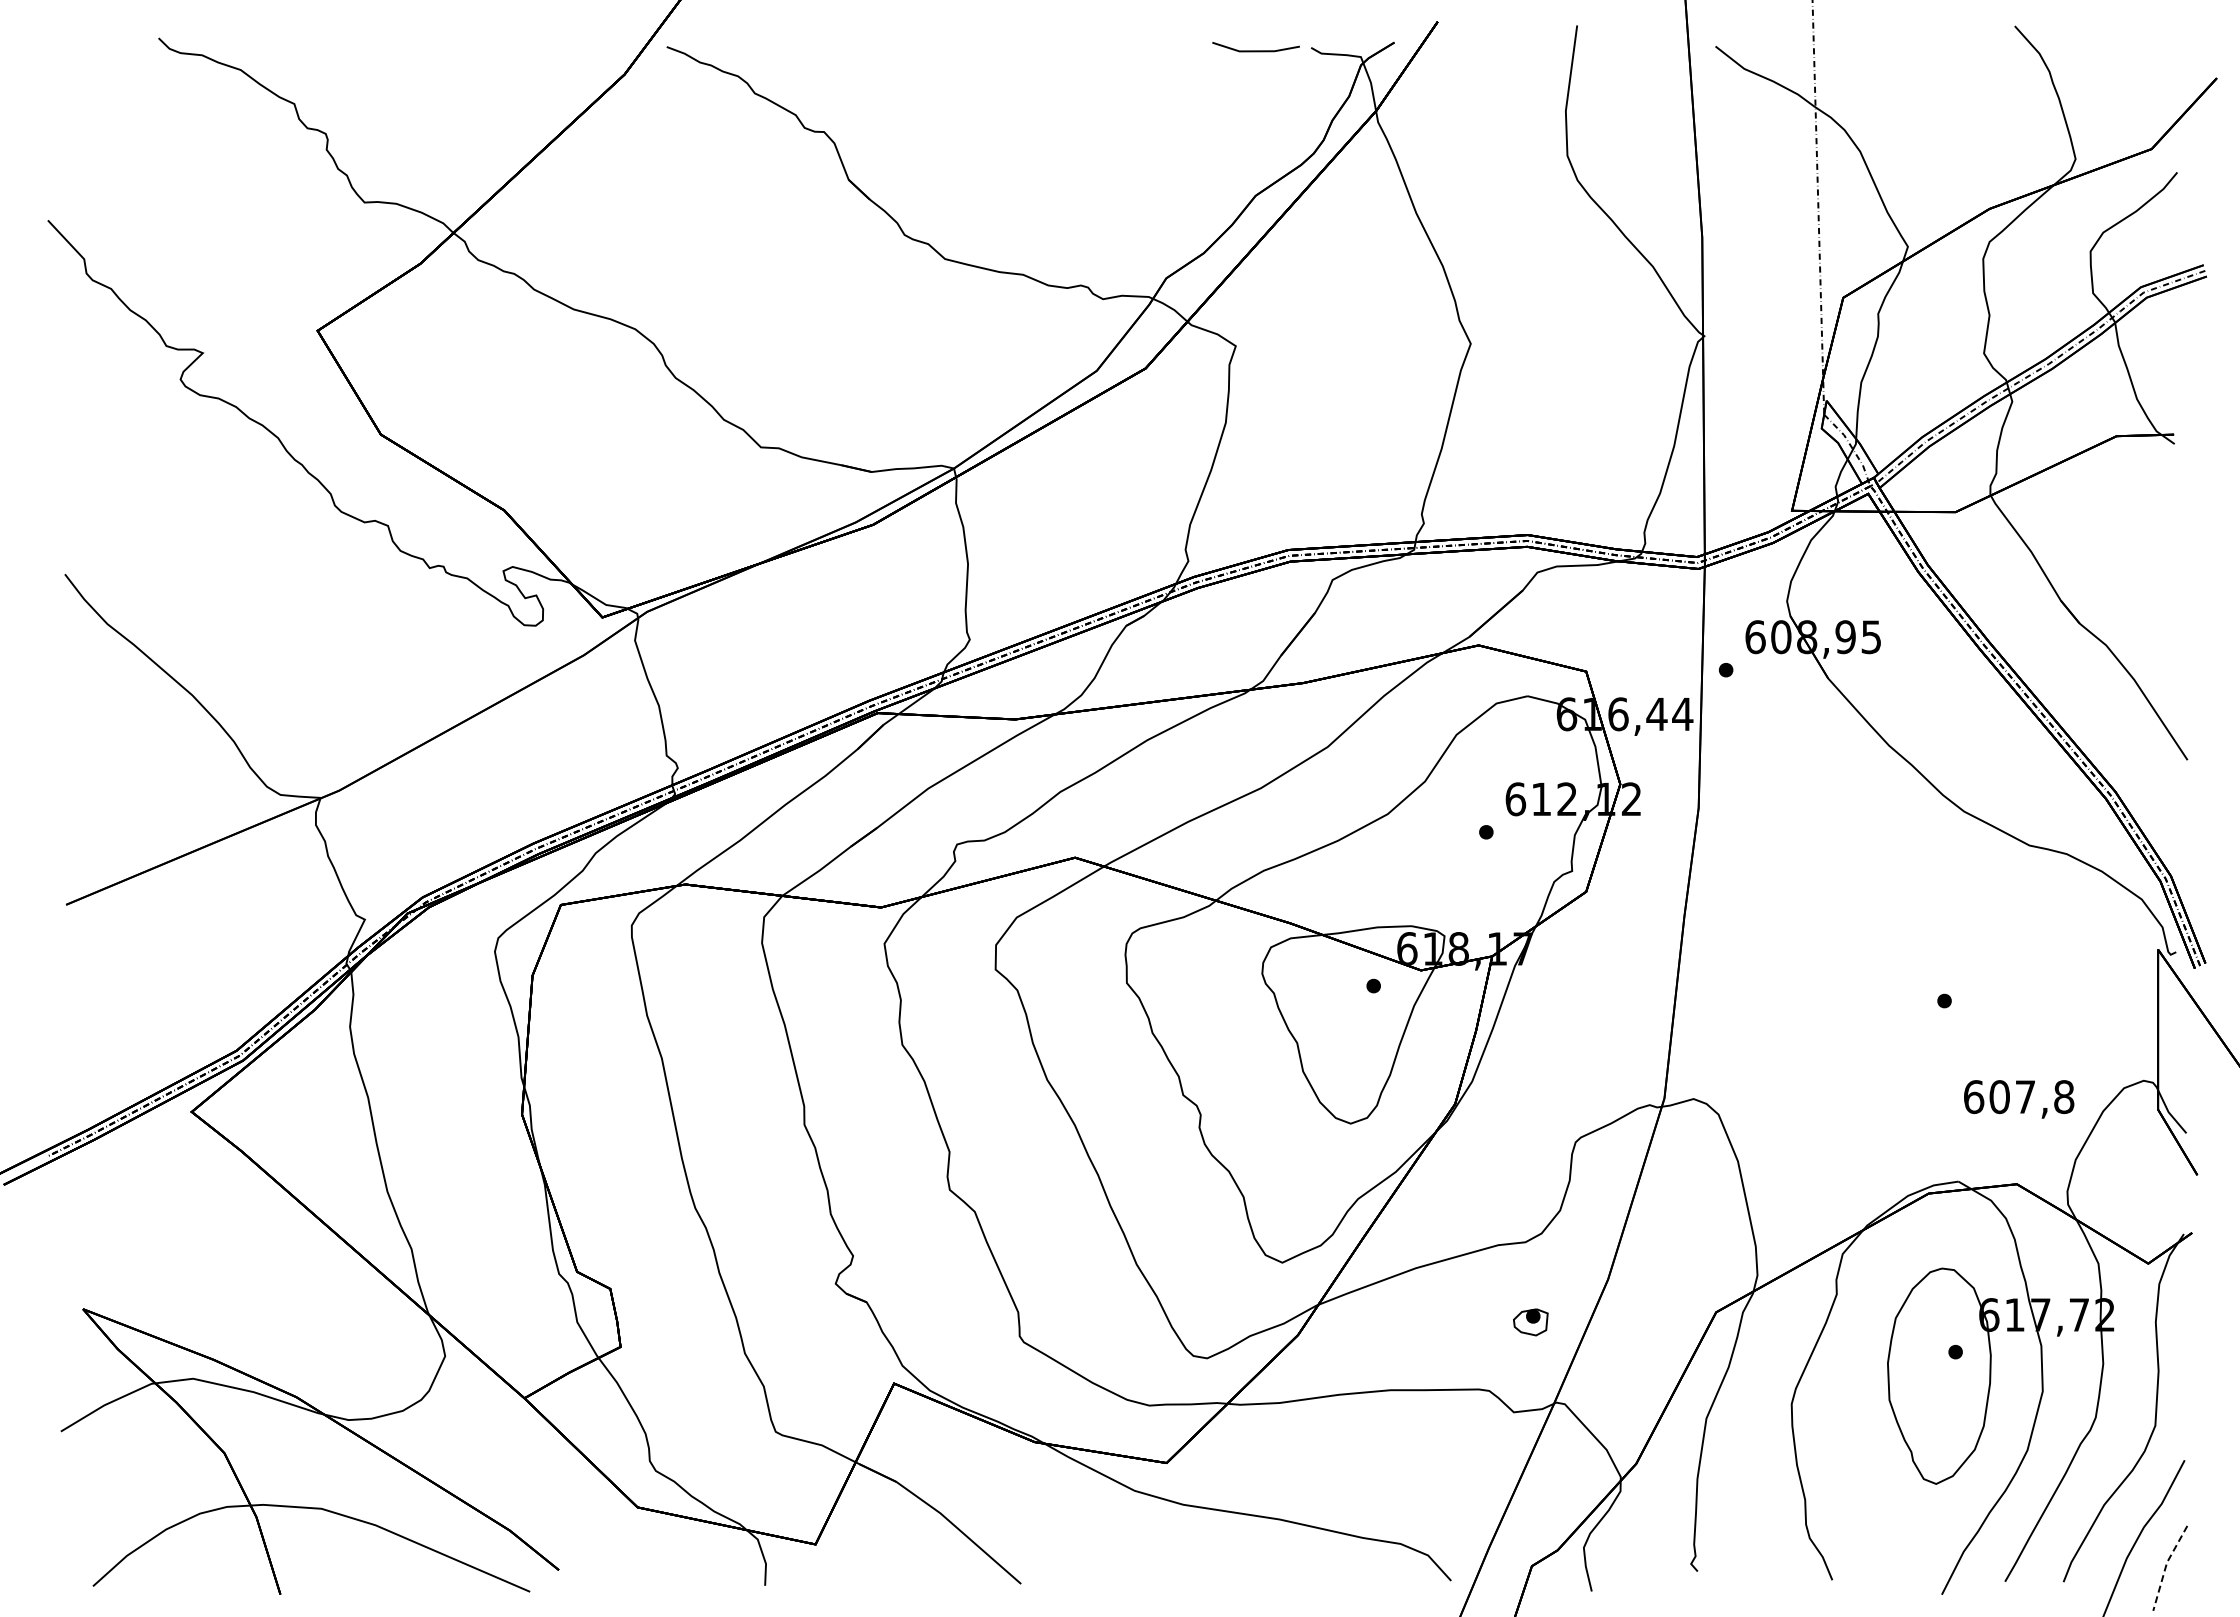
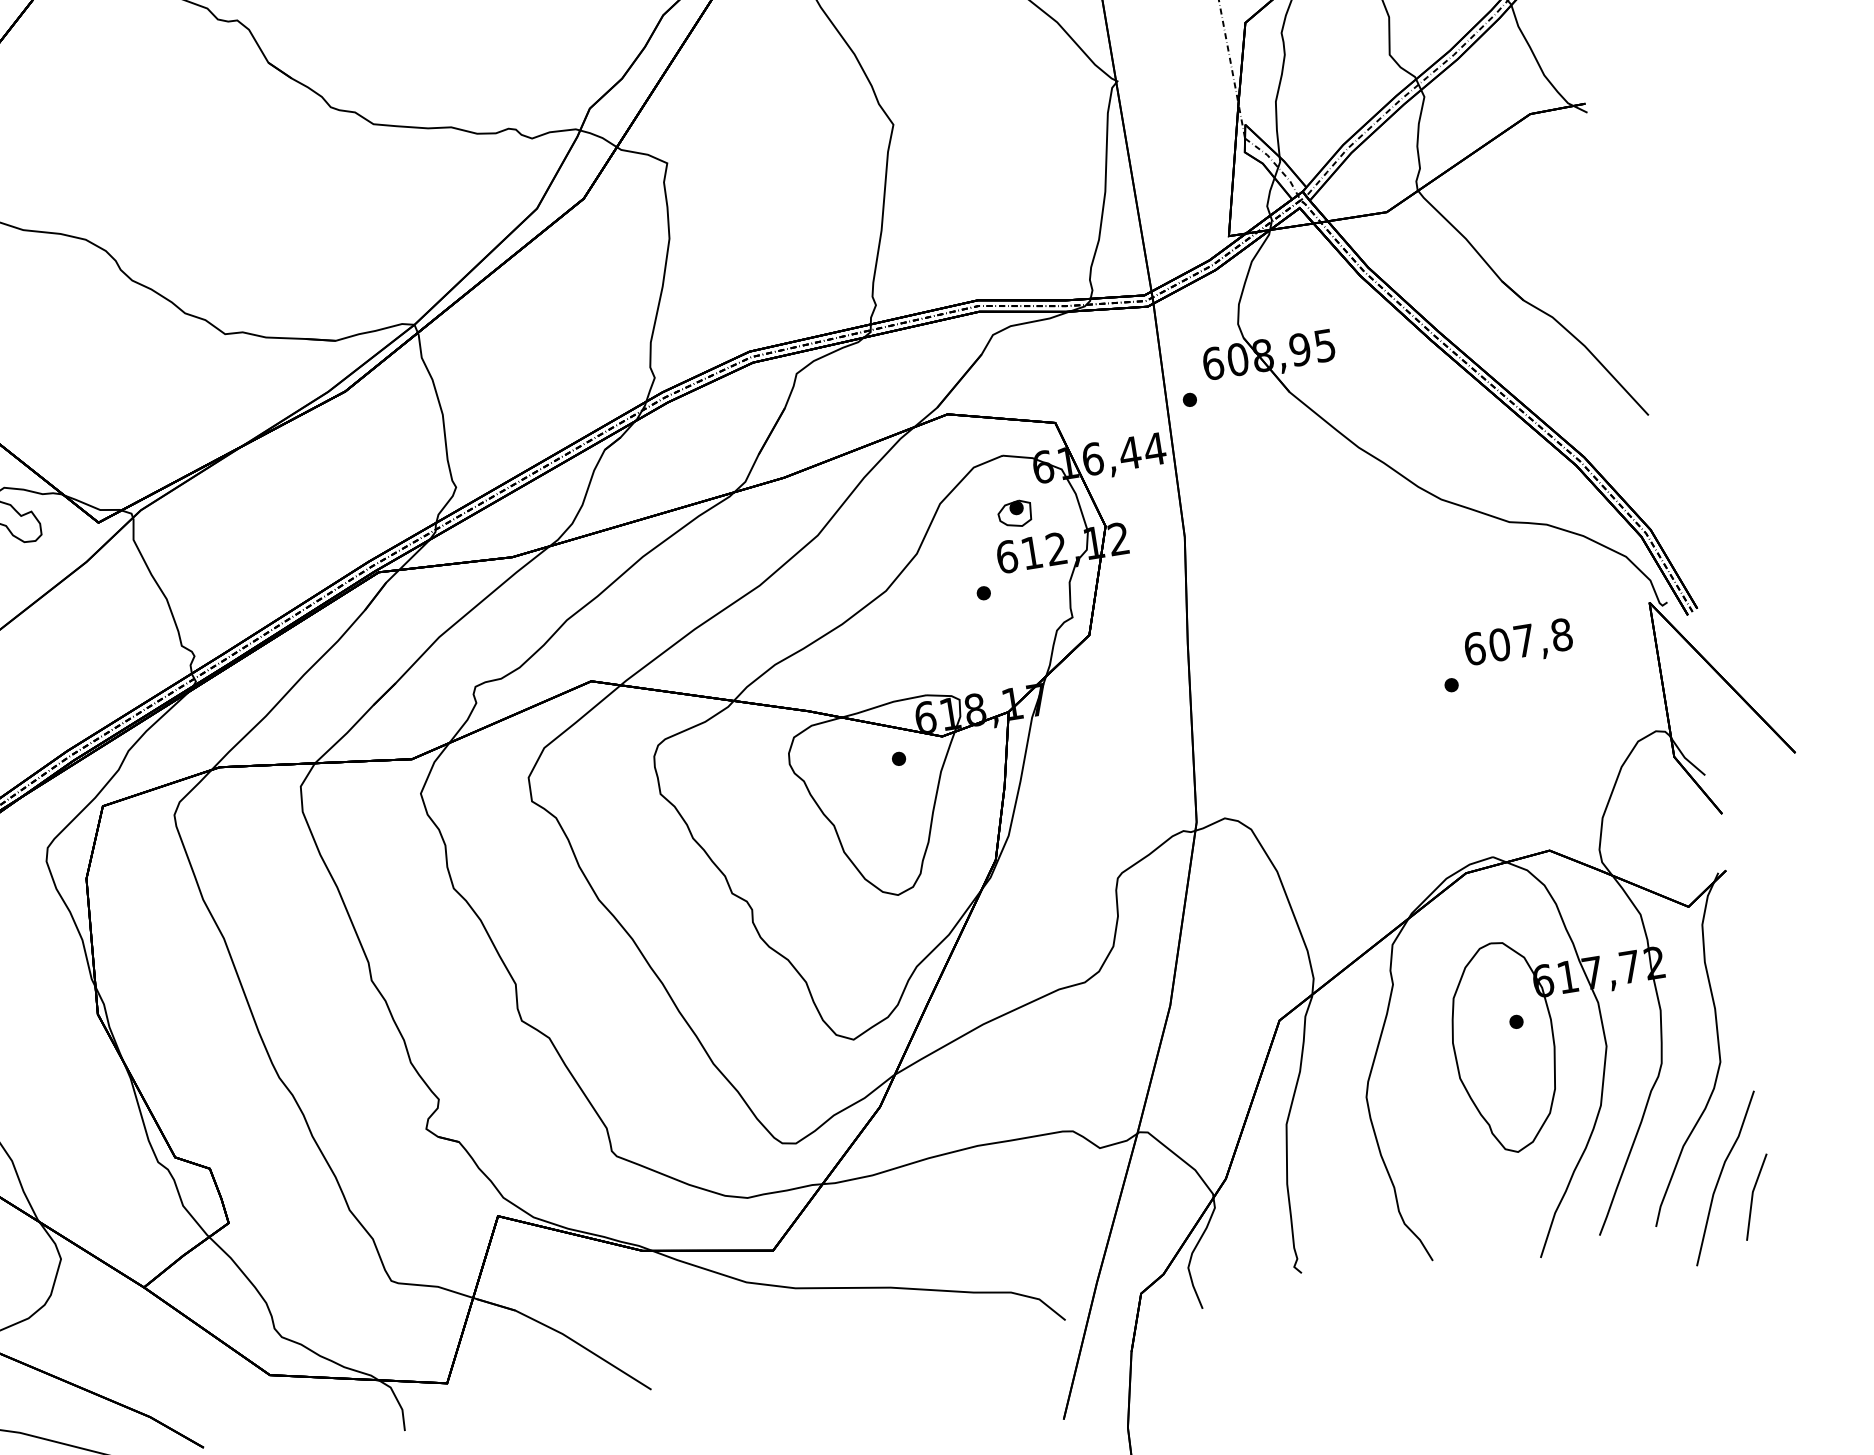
text: (2019, 1099) -> (1519, 644), moved
part: (1530, 1322) -> (1014, 514), moved
line: (2166, 1566) -> (1752, 1196), dashed -> solid

